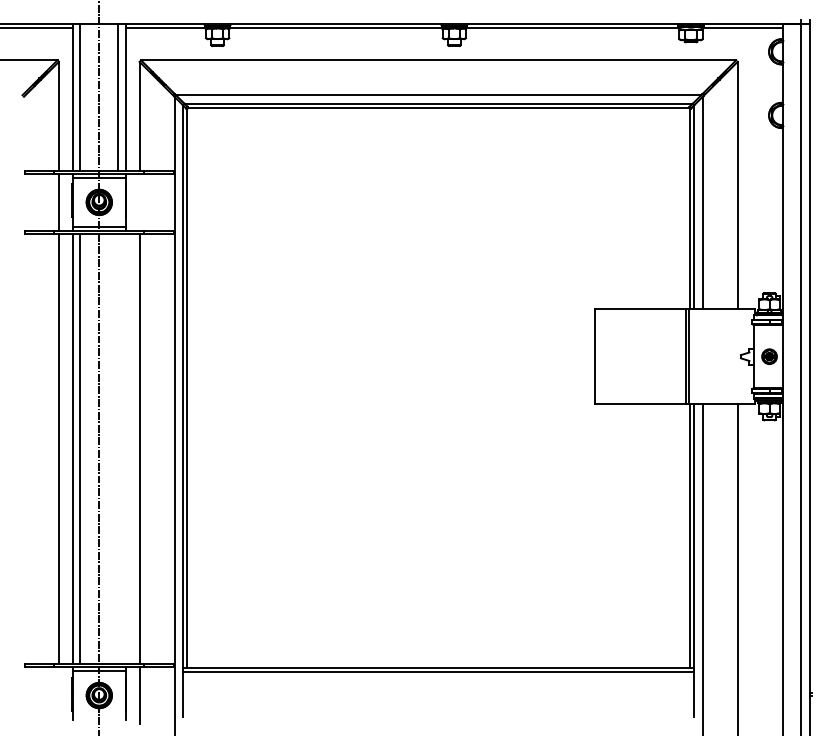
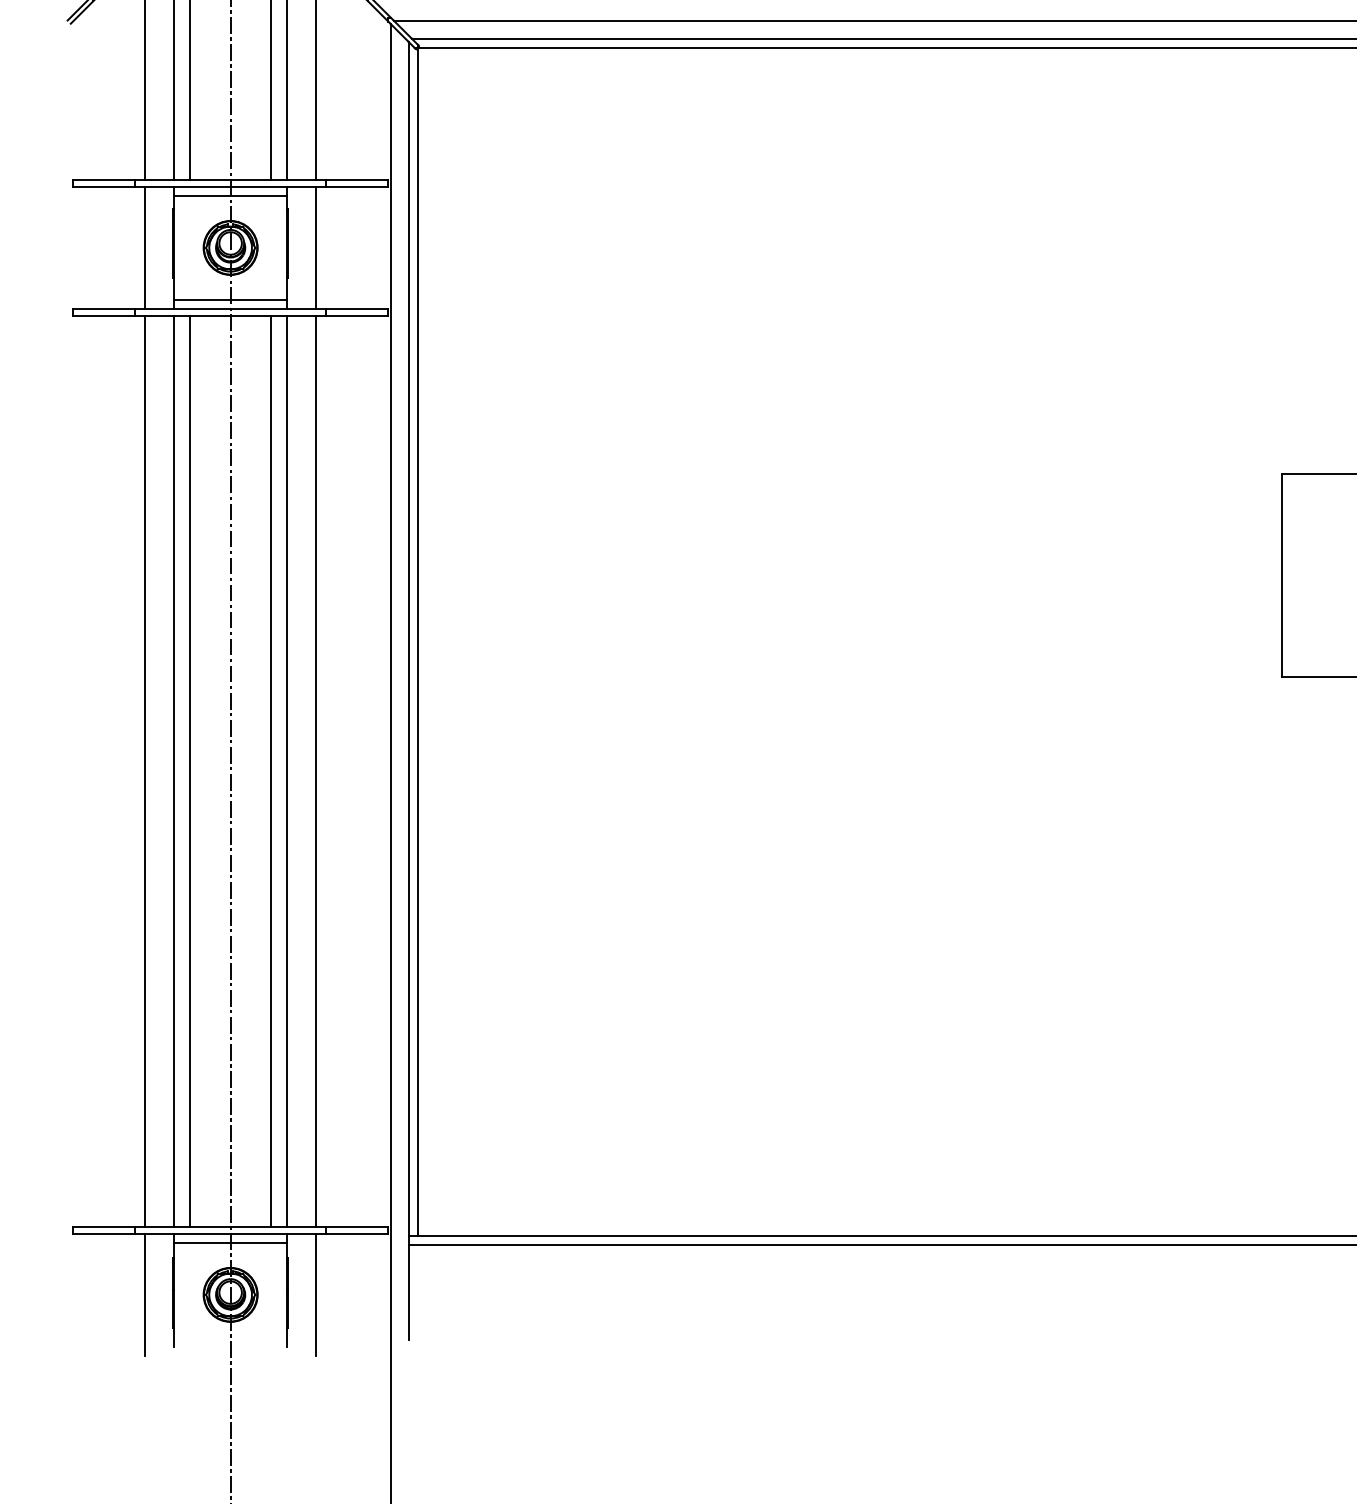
line: (139, 202) -> (315, 248), added
line: (118, 448) -> (271, 770), added
line: (125, 448) -> (286, 770), added
line: (59, 695) -> (146, 1294), added

